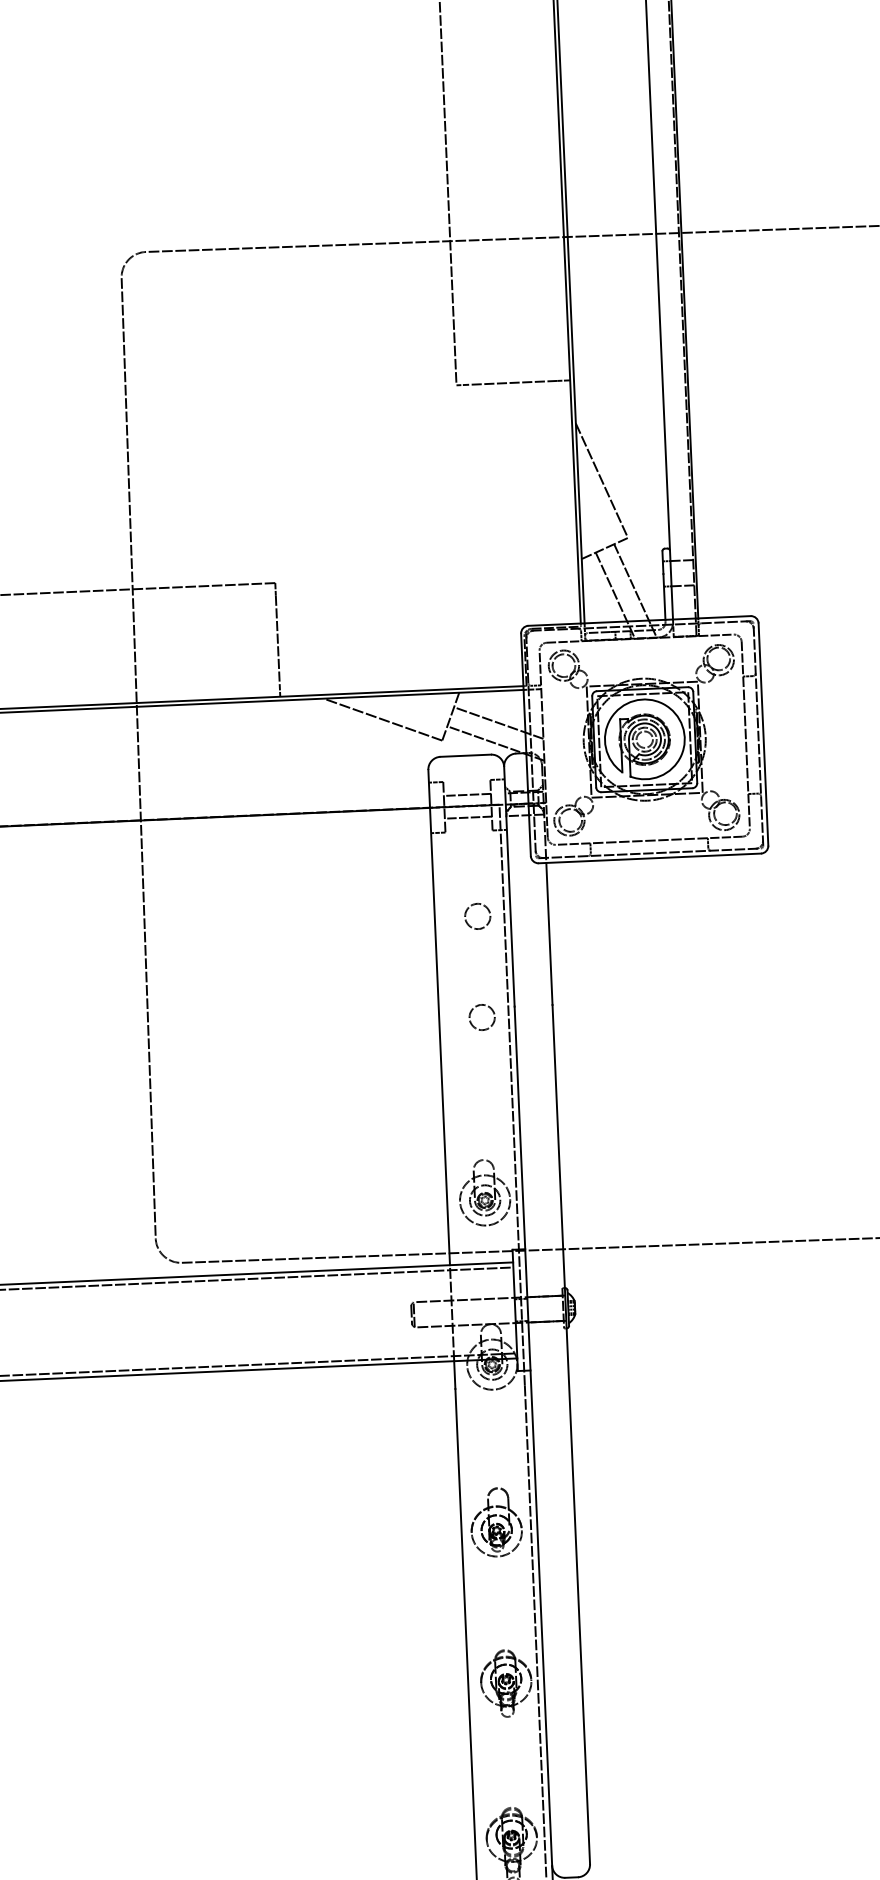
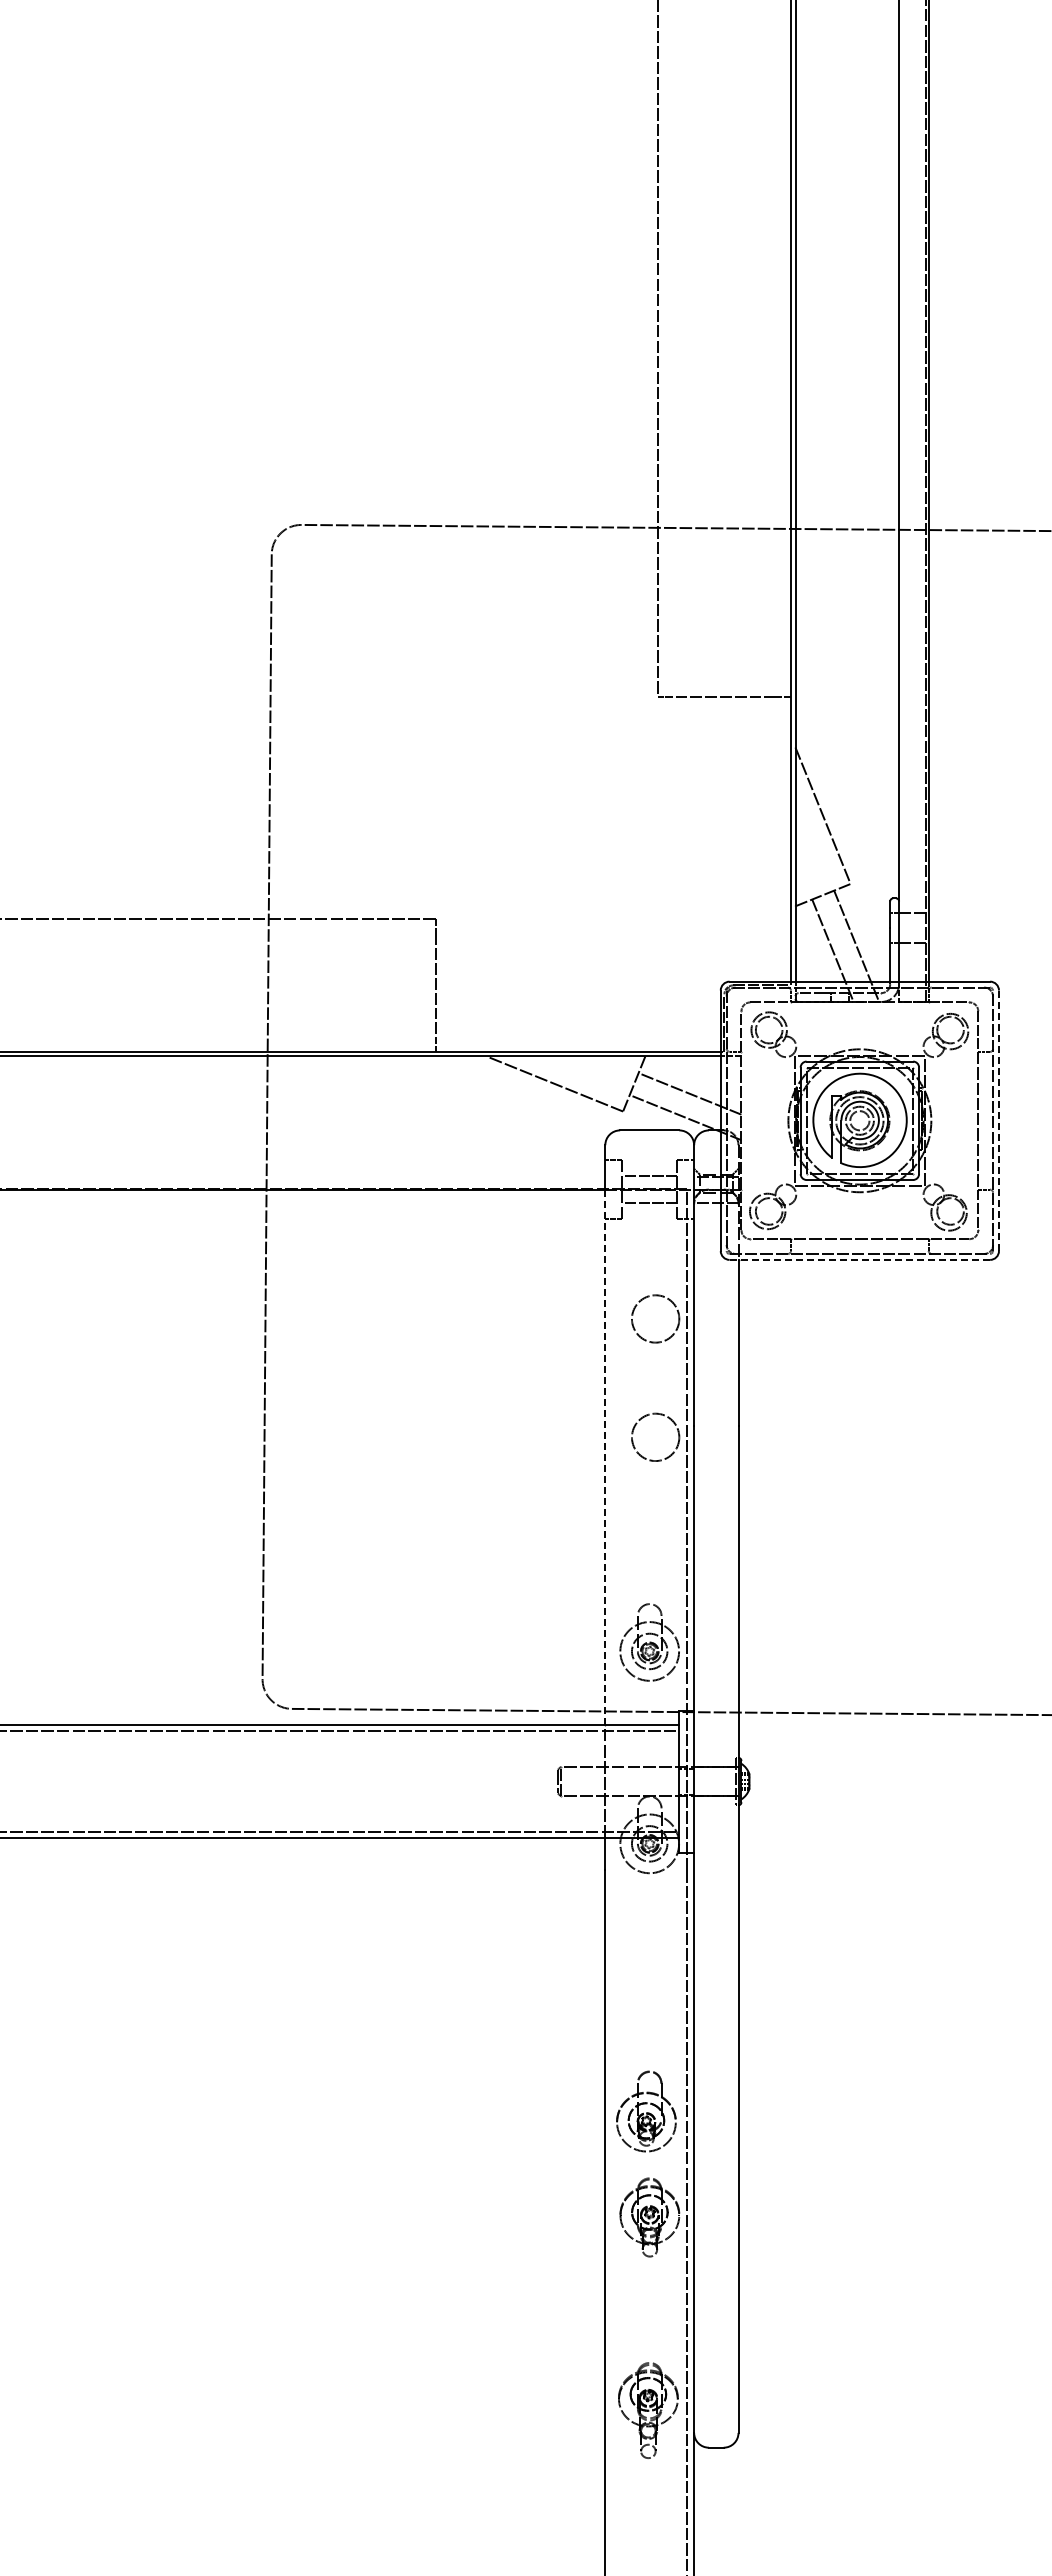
line: (763, 734) -> (998, 1120), solid -> dashed
line: (650, 858) -> (860, 1259), solid -> dashed
circle: (477, 916) -> (655, 1318), size x1.6
circle: (482, 1017) -> (655, 1437), size x1.6
line: (440, 1036) -> (605, 1457), solid -> dashed
part: (496, 1522) -> (646, 2111), moved

